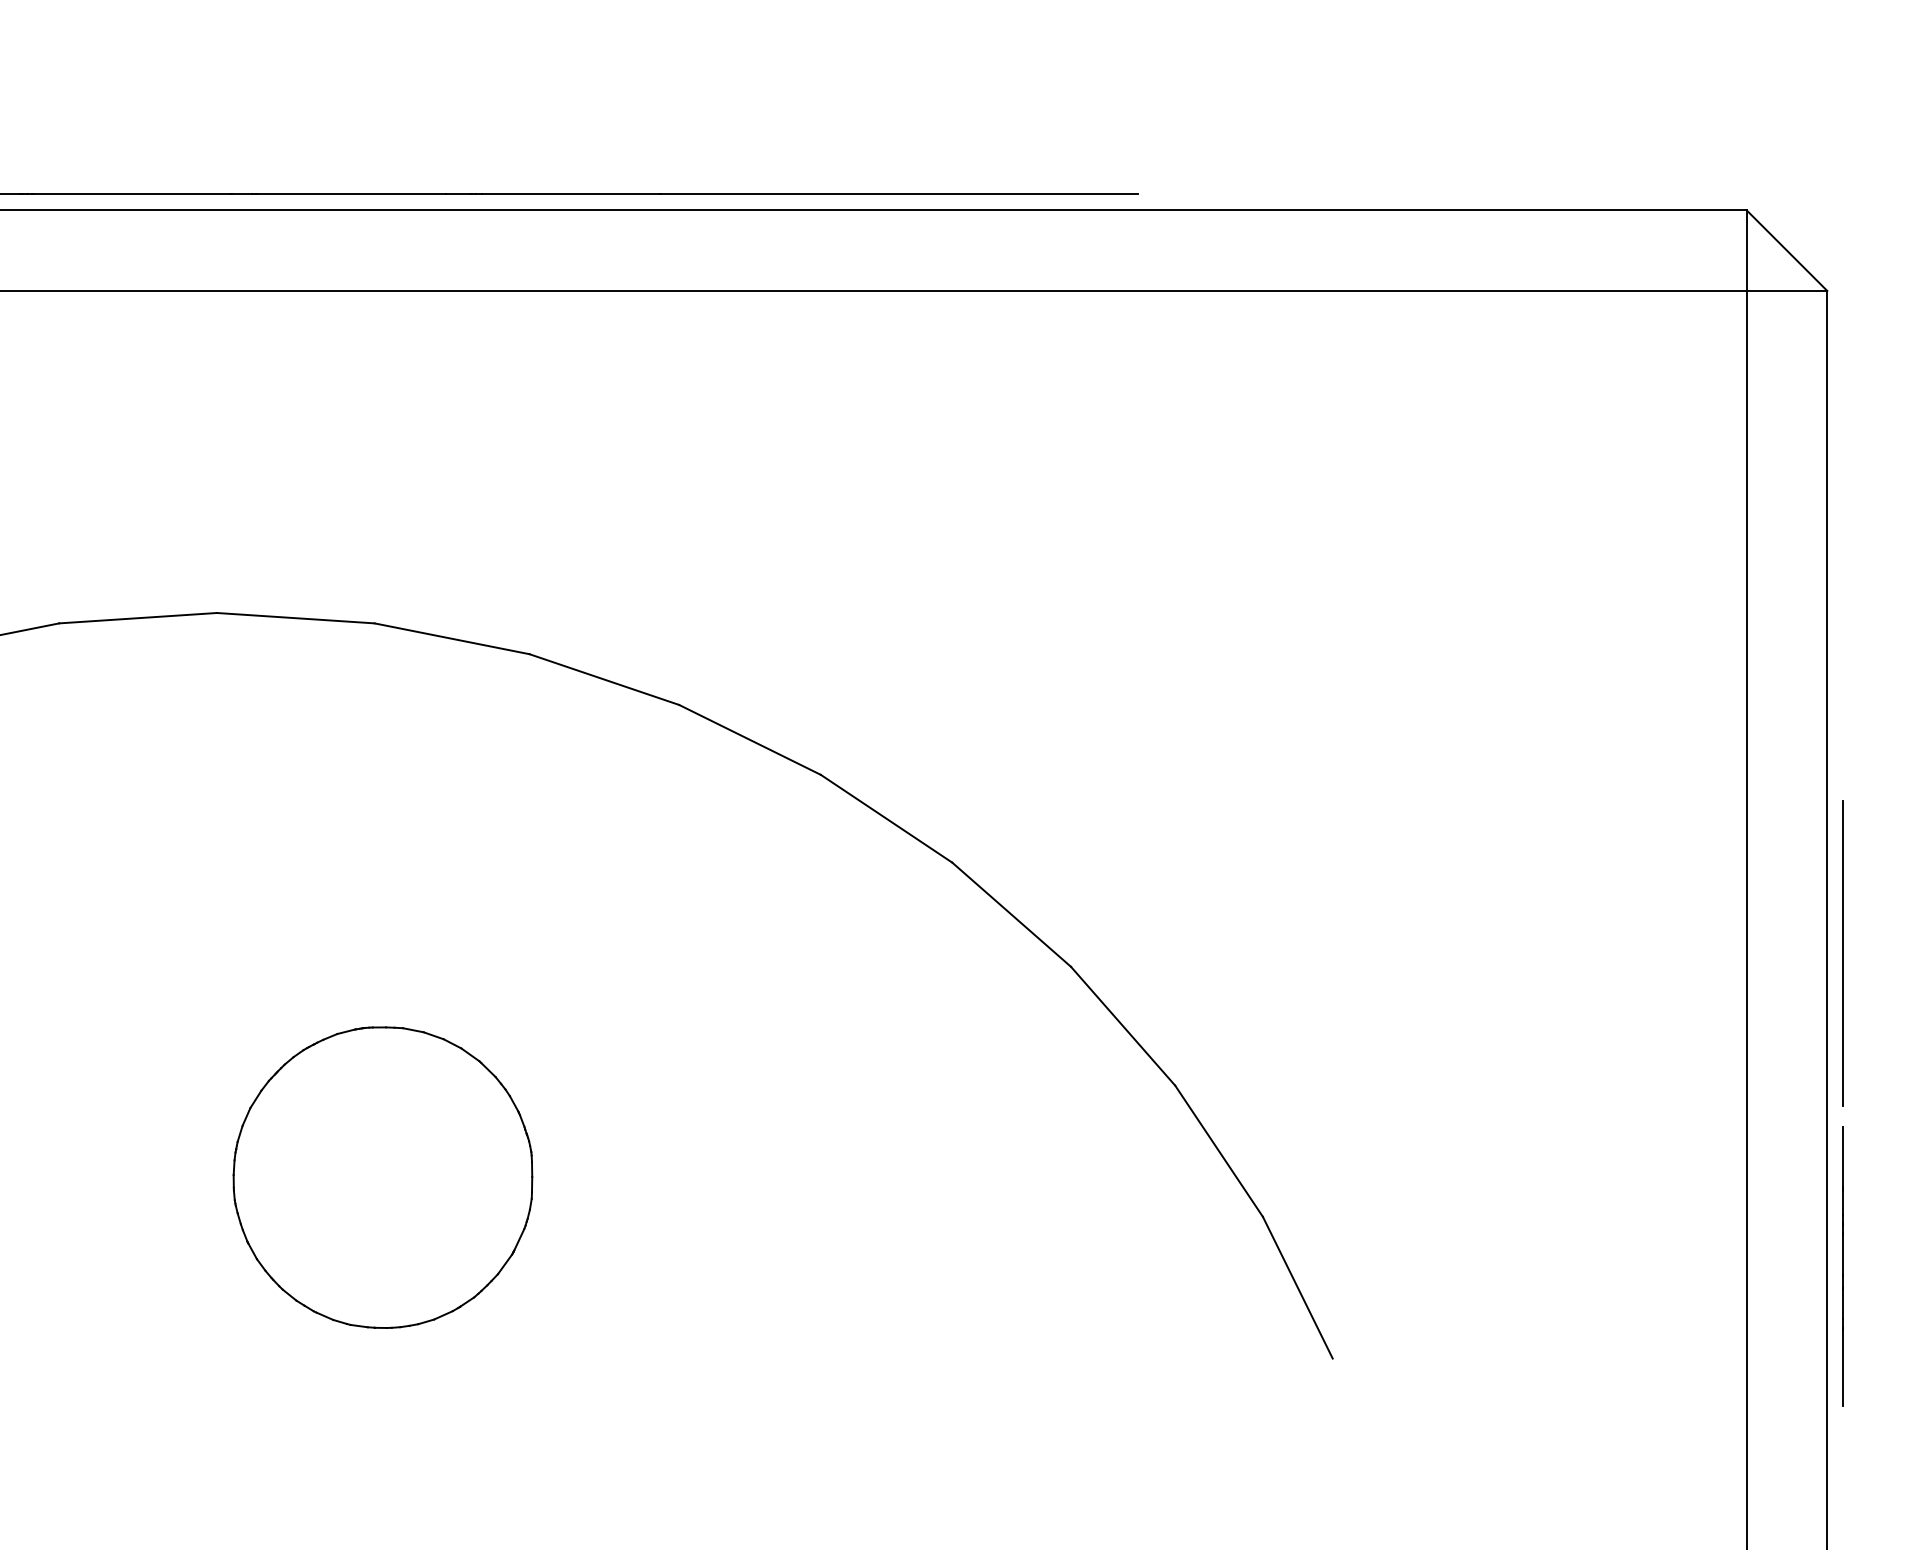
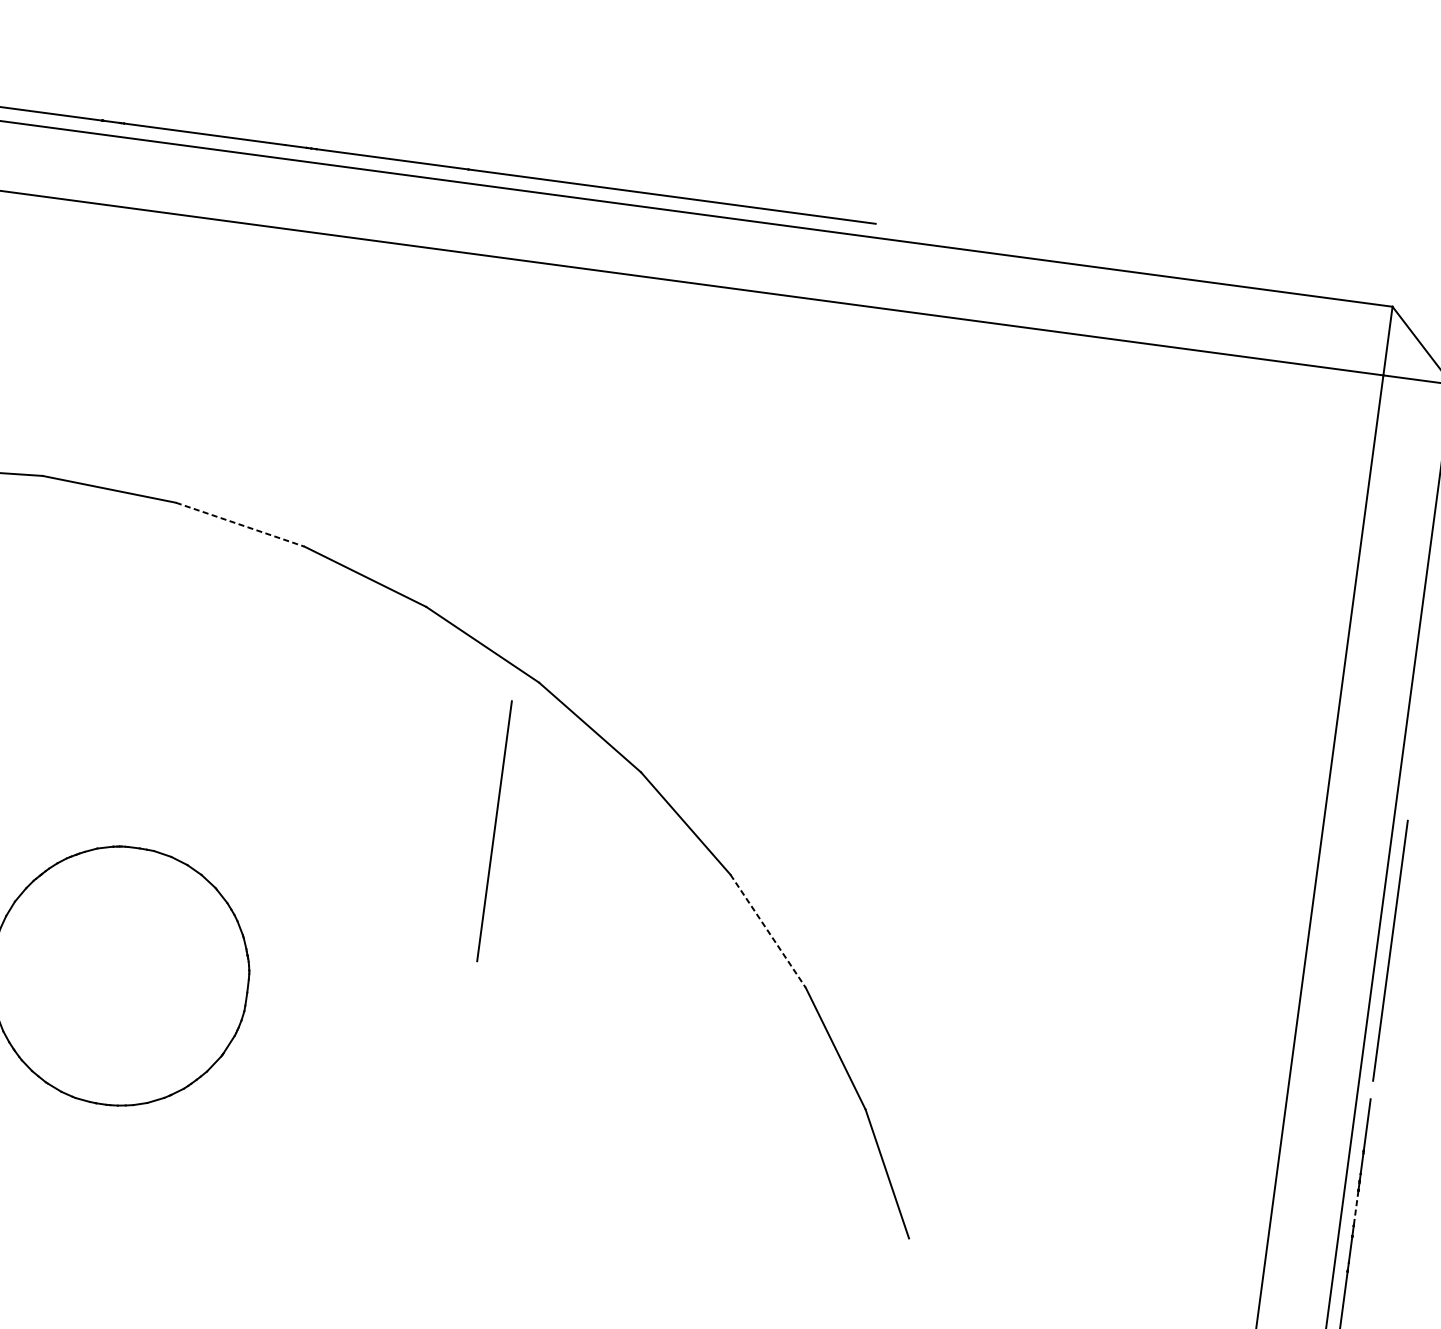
line: (452, 638) -> (240, 524), solid -> dashed
line: (791, 953) -> (493, 831), added
line: (1123, 1026) -> (768, 931), solid -> dashed
line: (1843, 1255) -> (1356, 1208), solid -> dashed

